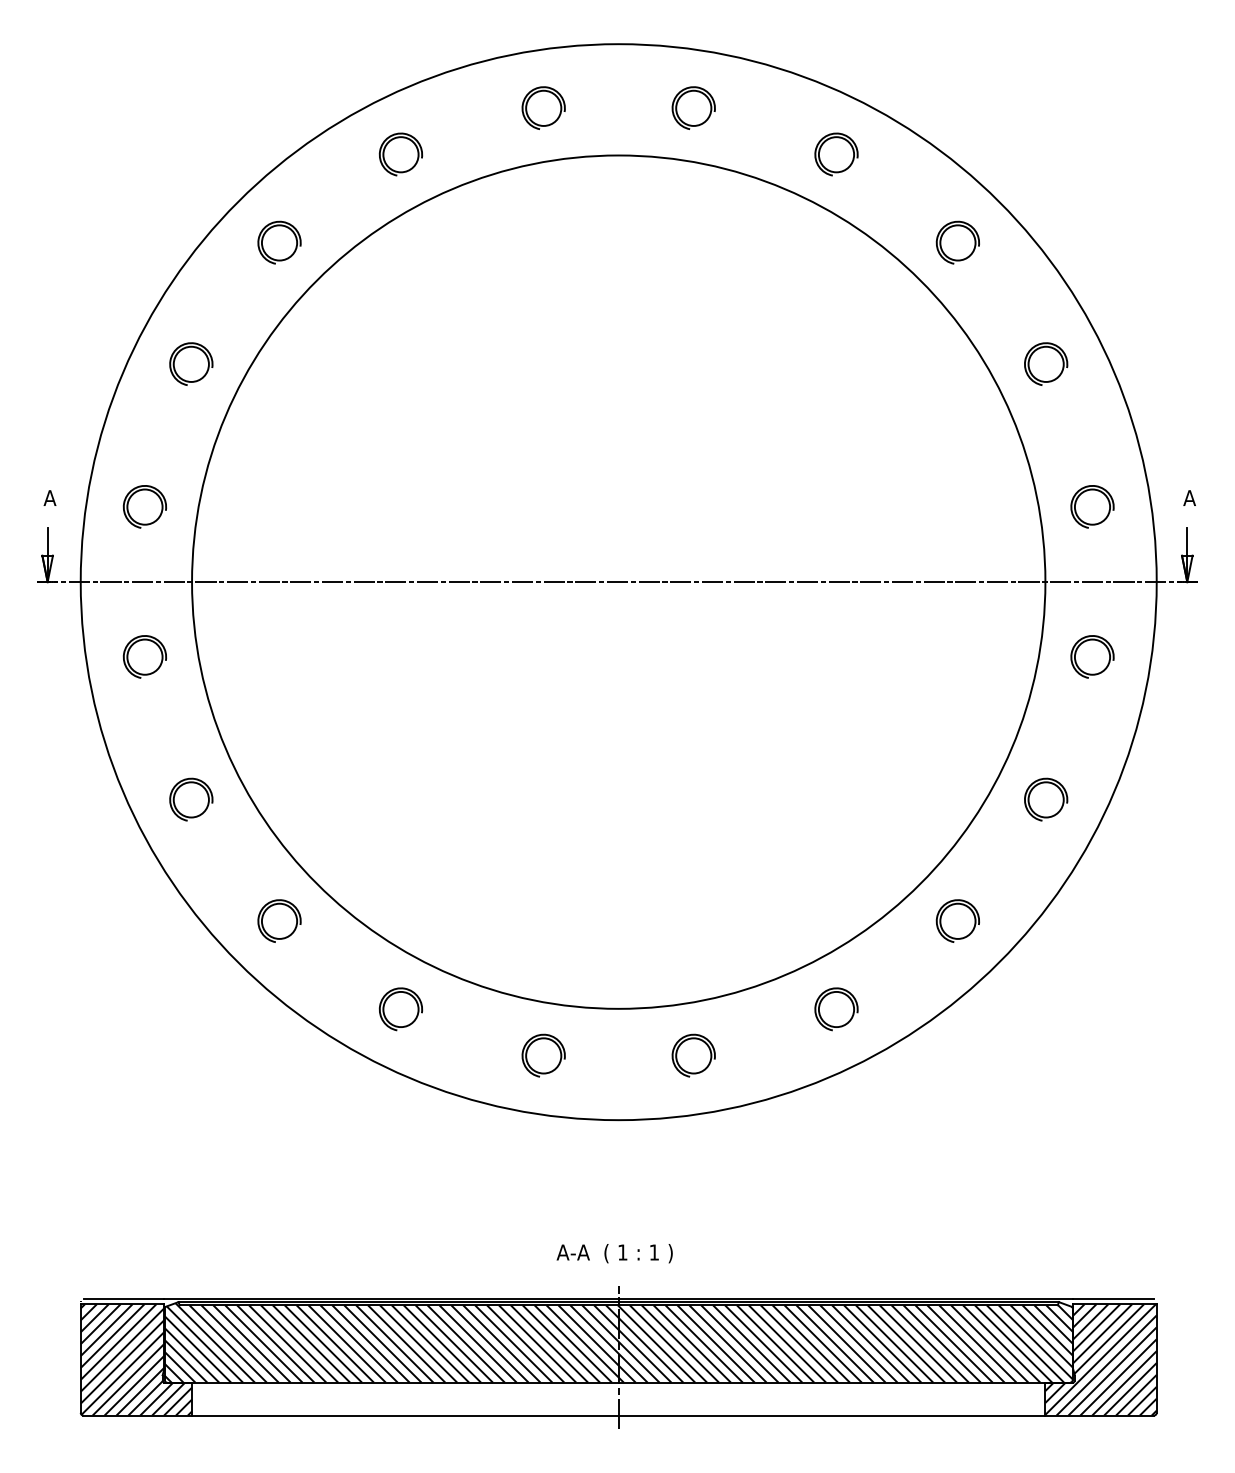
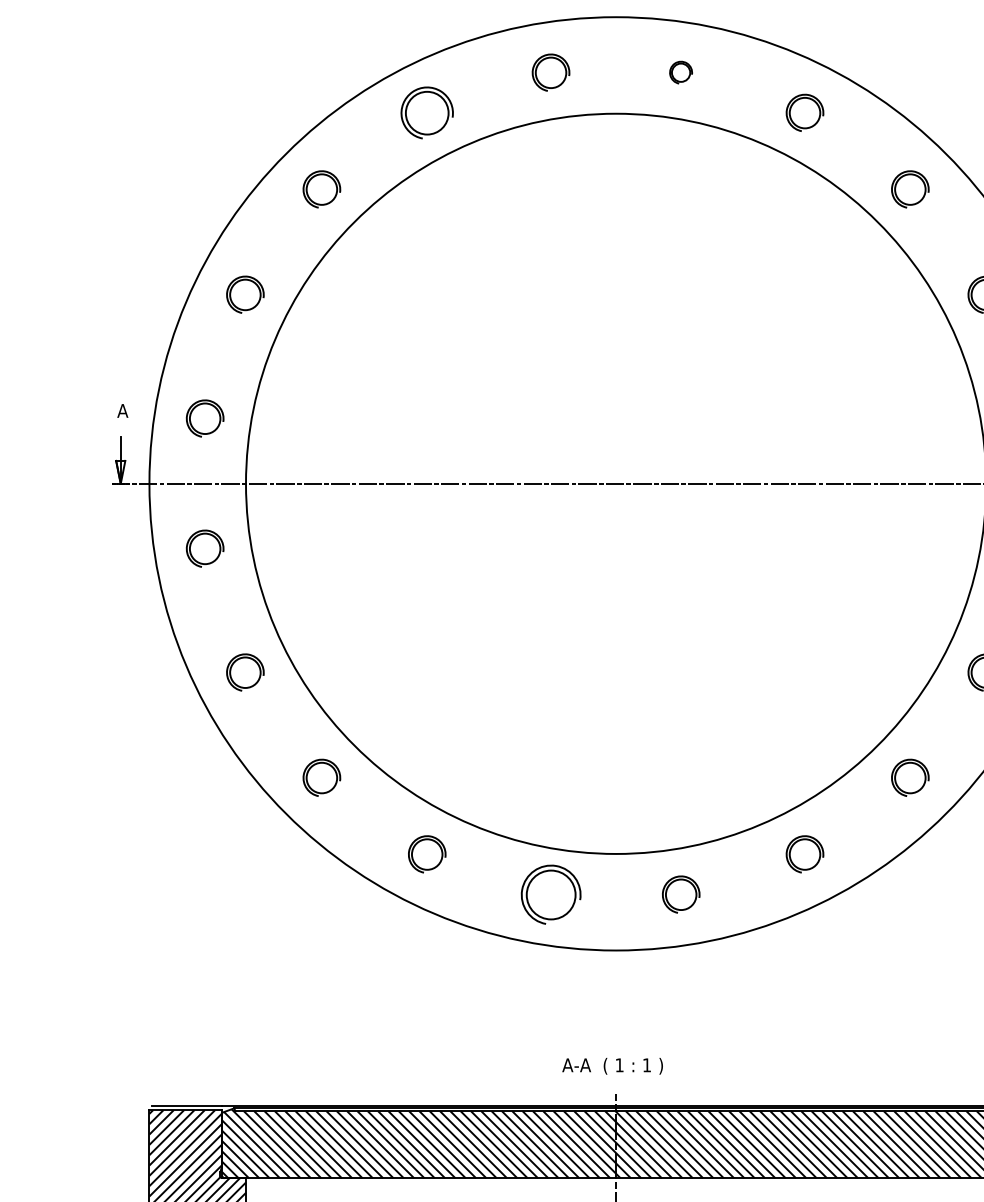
part: (693, 107) -> (680, 72), size x0.6
part: (400, 154) -> (426, 112), size x1.4
part: (543, 1055) -> (550, 894), size x1.6

